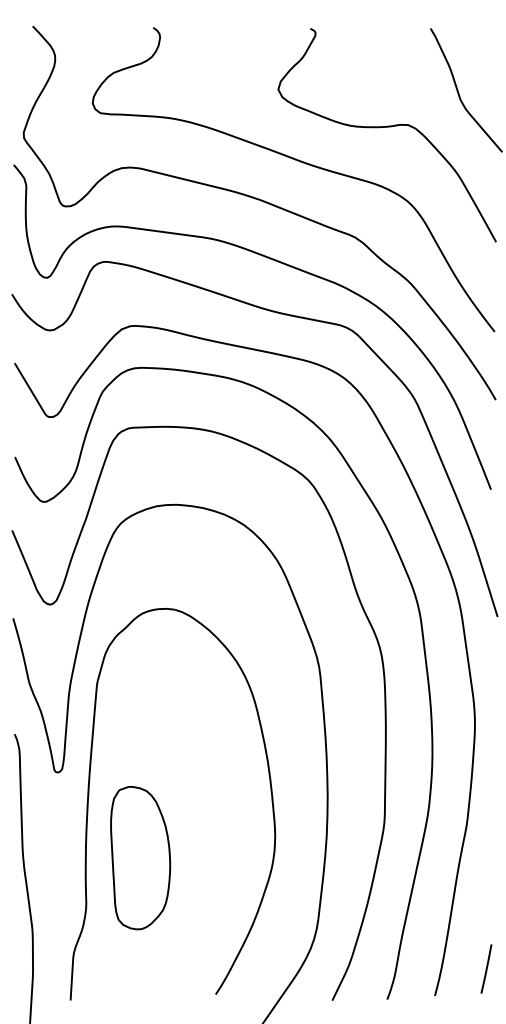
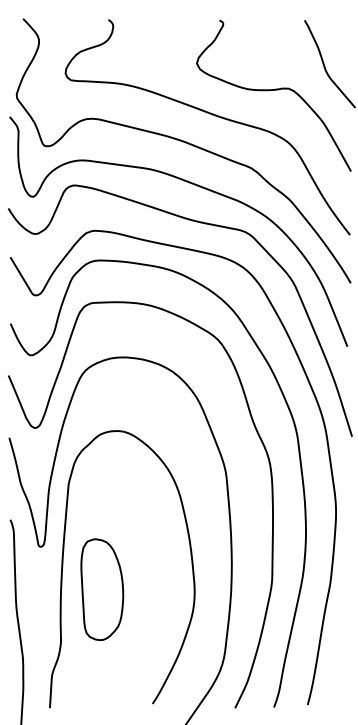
part: (140, 858) -> (102, 589), moved
line: (486, 968) -> (344, 685), removed

